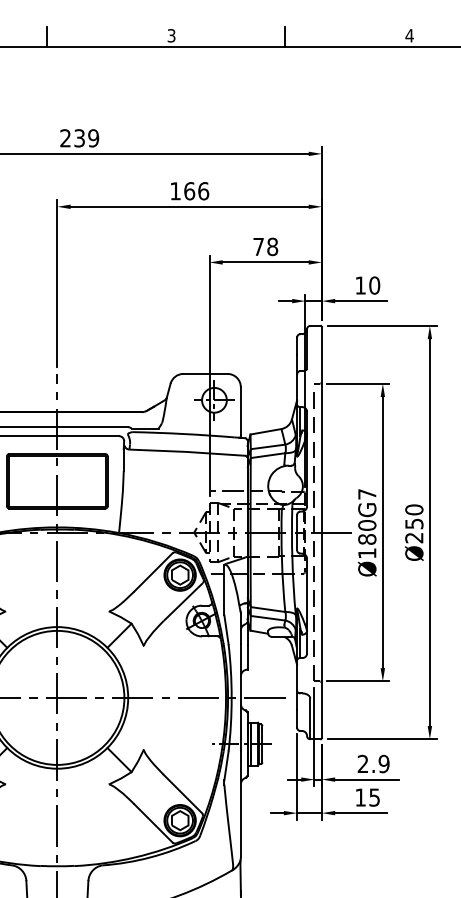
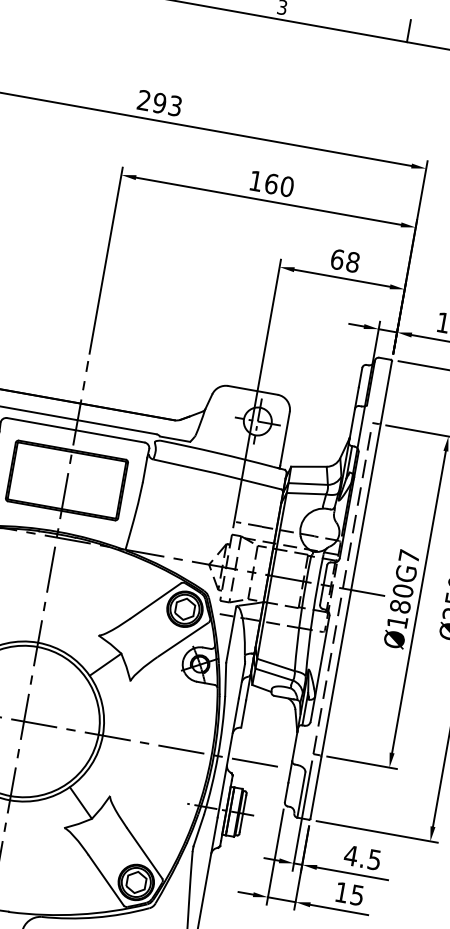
text: (86, 138) -> (167, 104), 239 -> 293
text: (203, 191) -> (287, 186), 166 -> 160
text: (258, 246) -> (337, 259), 78 -> 68
text: (373, 763) -> (362, 857), 2.9 -> 4.5

